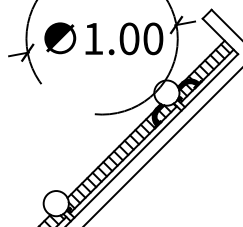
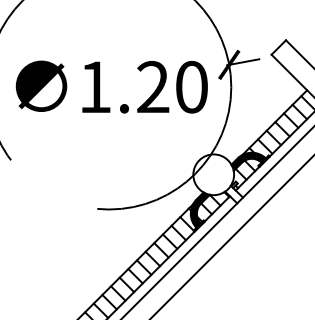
text: (129, 38) -> (153, 86), 1.00 -> 1.20

